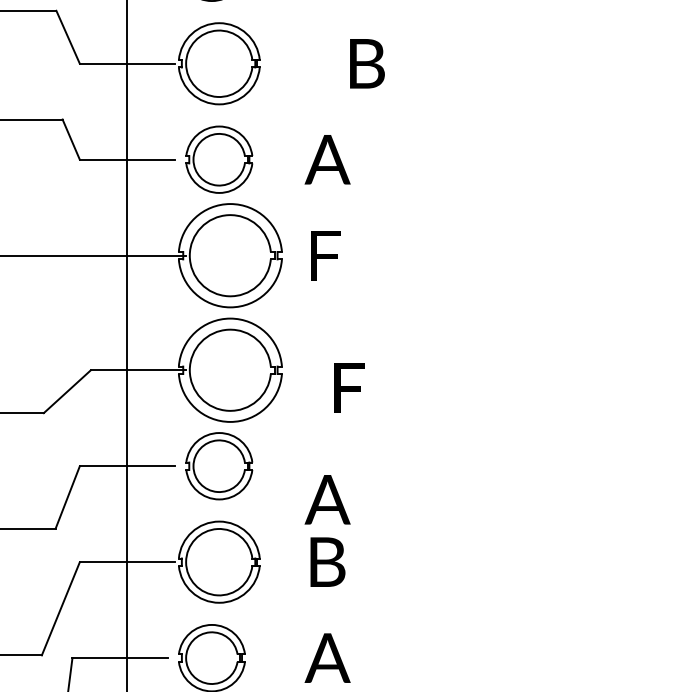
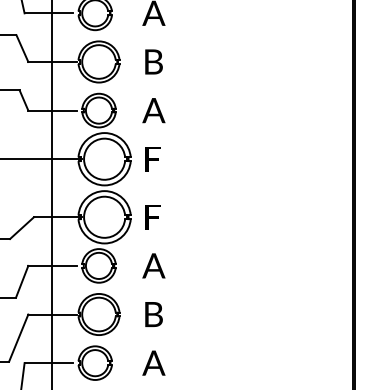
text: (366, 62) -> (153, 61), moved
text: (348, 388) -> (152, 217), moved
text: (326, 498) -> (153, 265), moved

